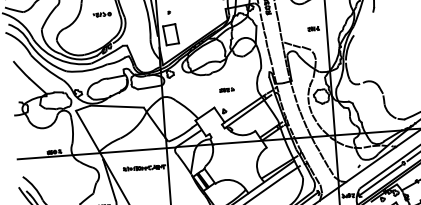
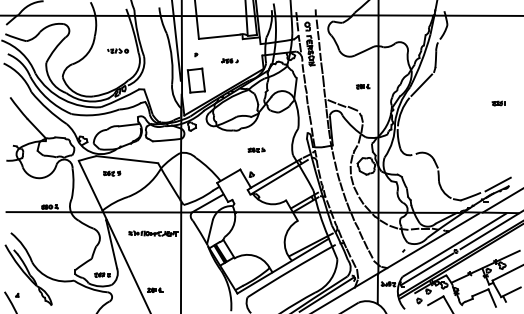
part: (197, 15) -> (229, 60), added
line: (363, 23) -> (421, 84), added
part: (105, 119) -> (112, 173), added

